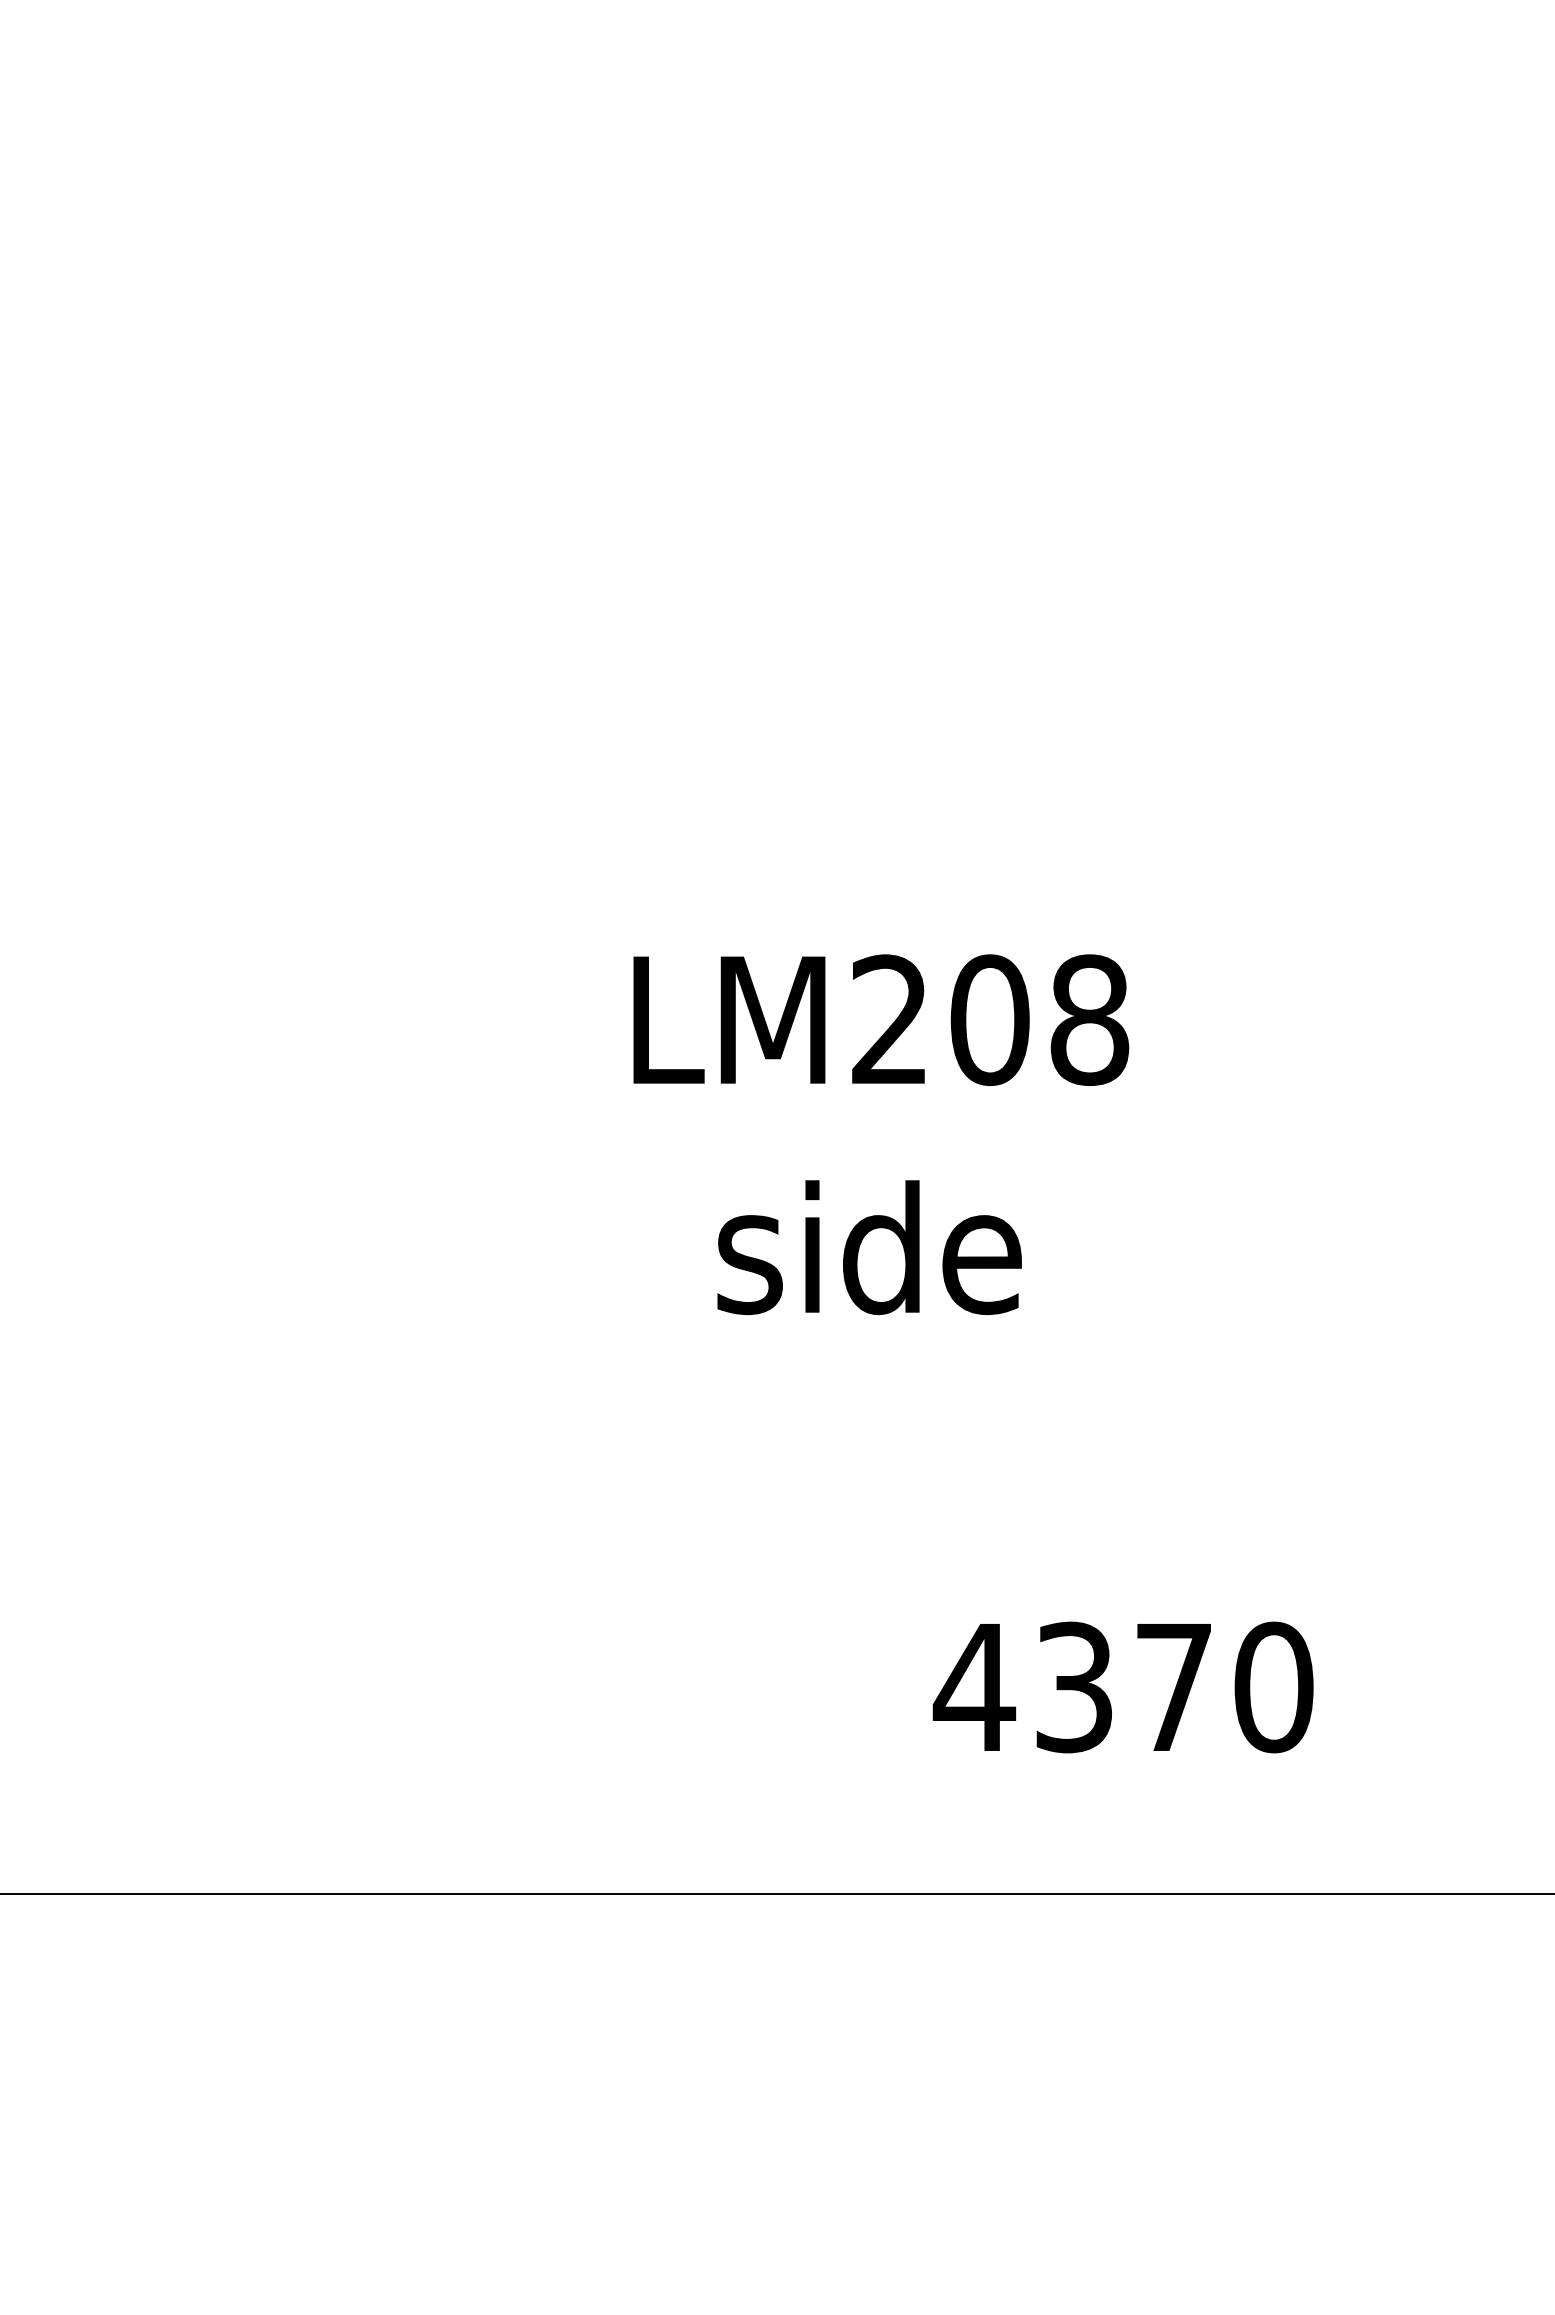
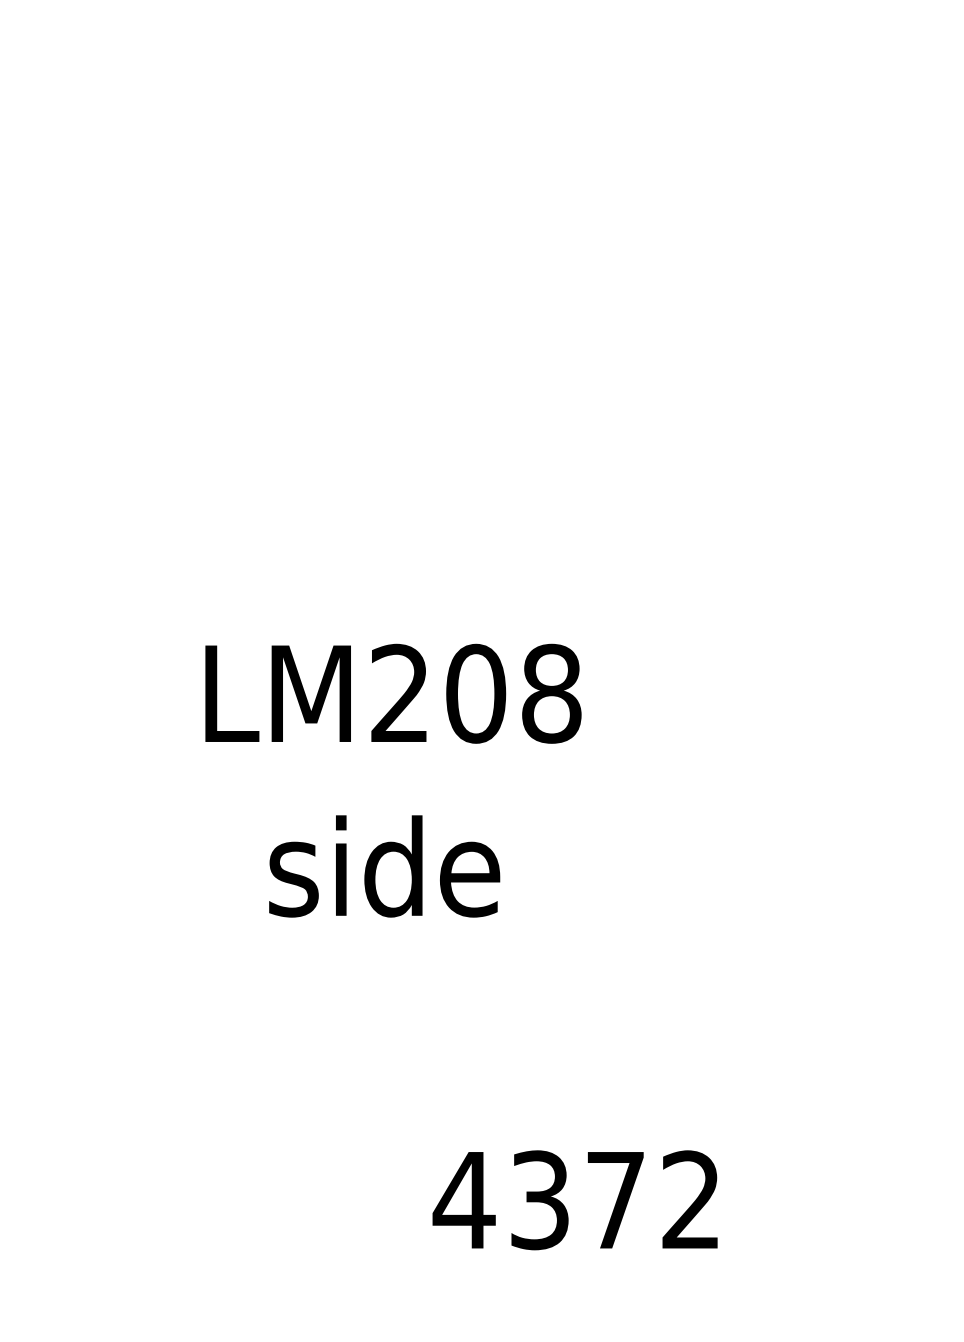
text: (1273, 1687) -> (691, 1200), 4370 -> 4372

